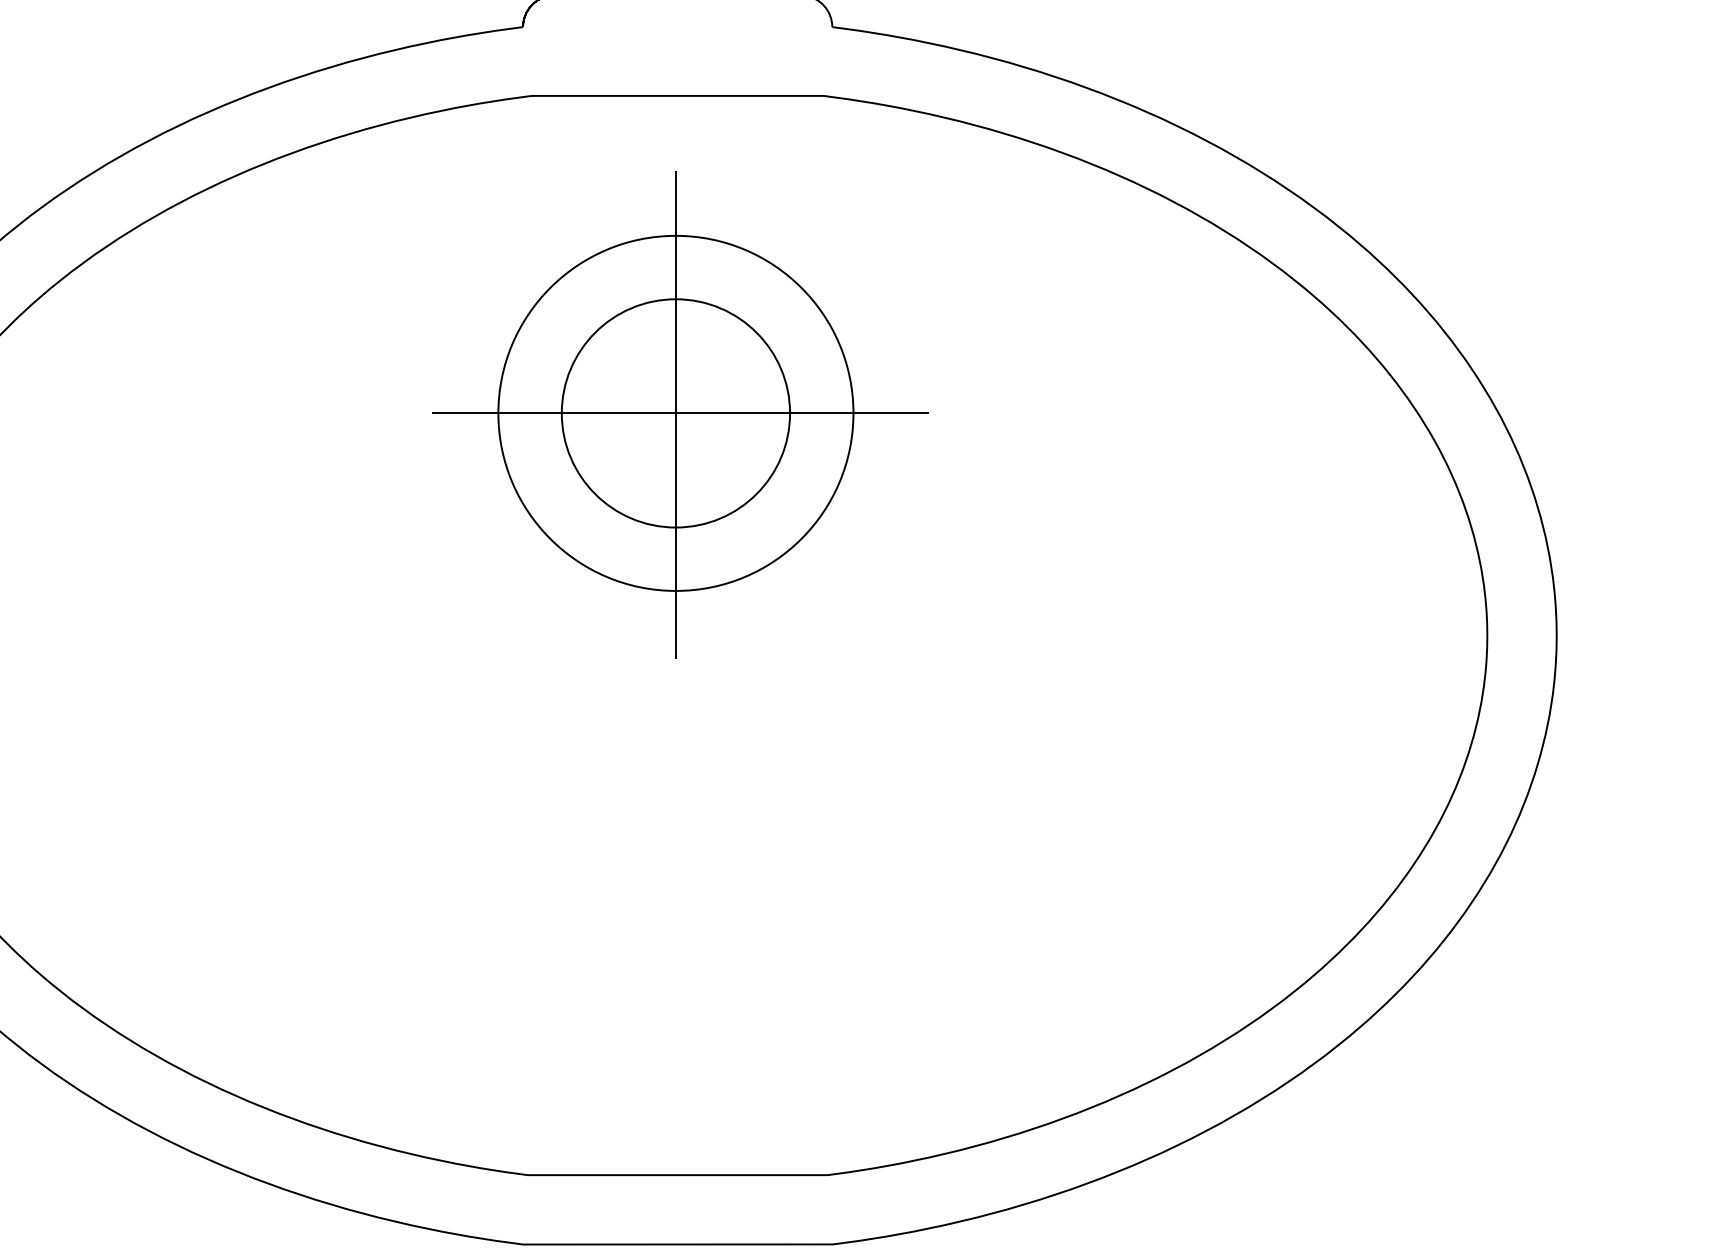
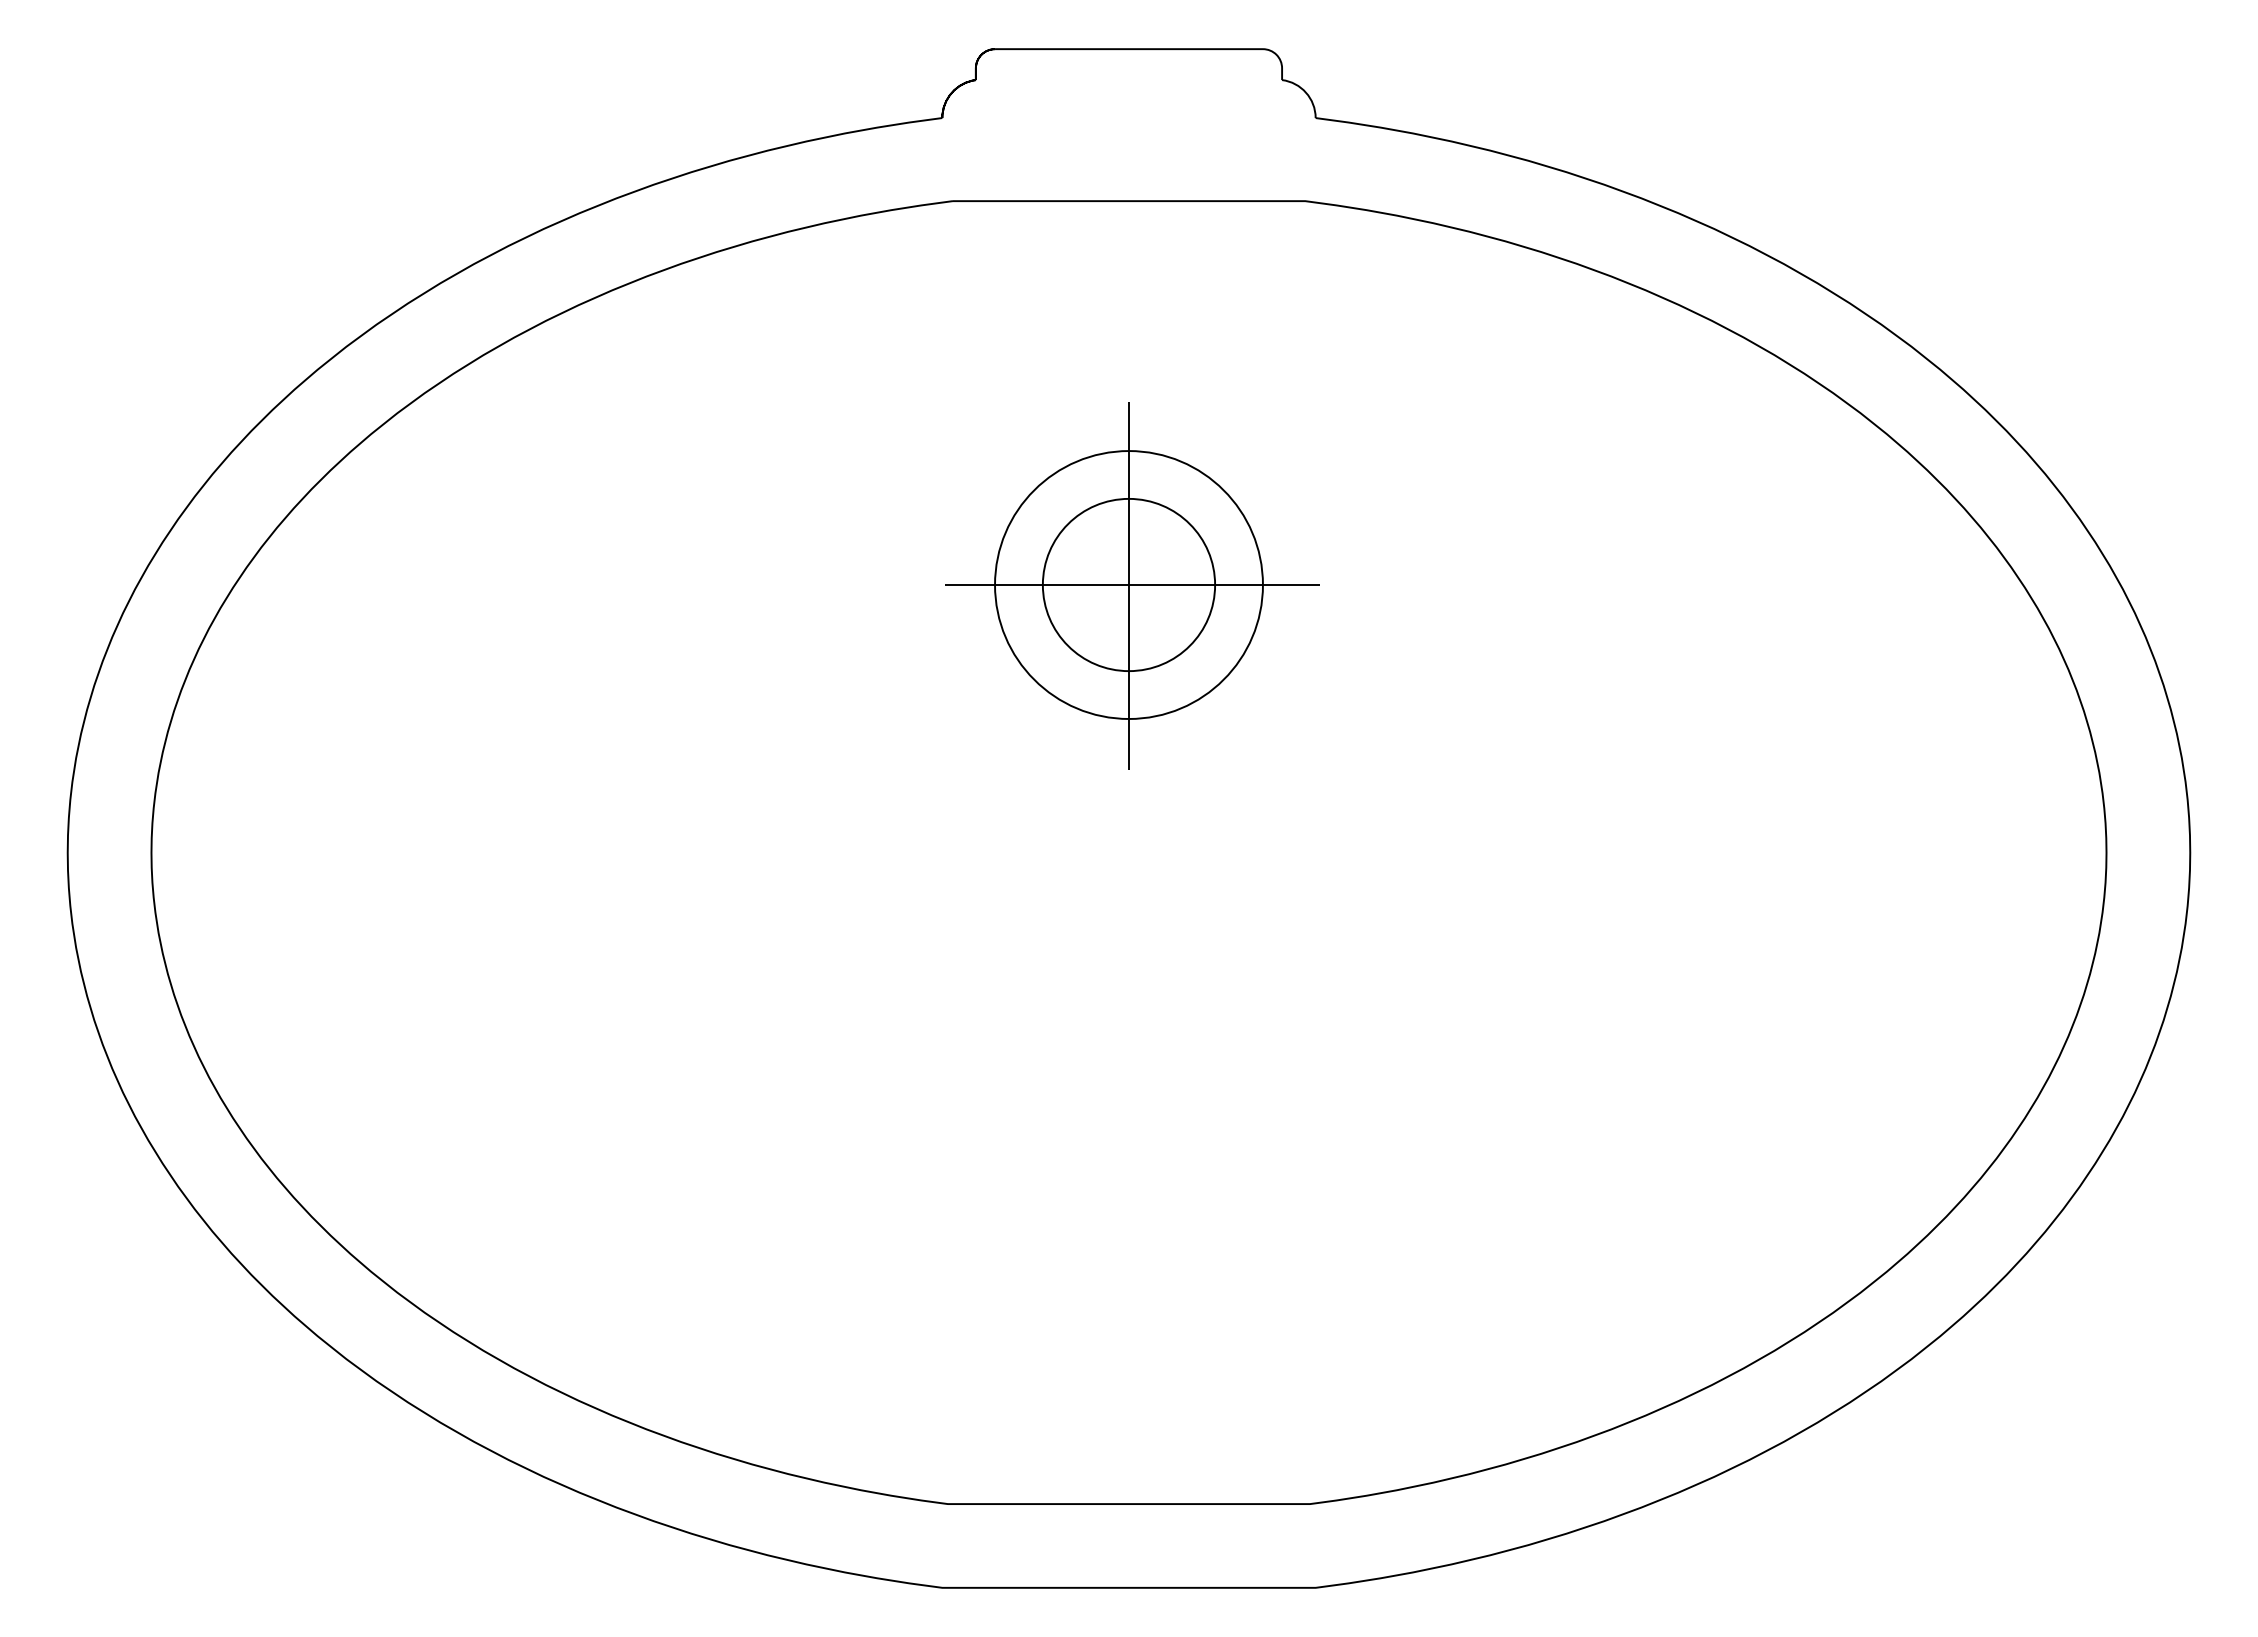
part: (680, 414) -> (1132, 585), size x0.62

